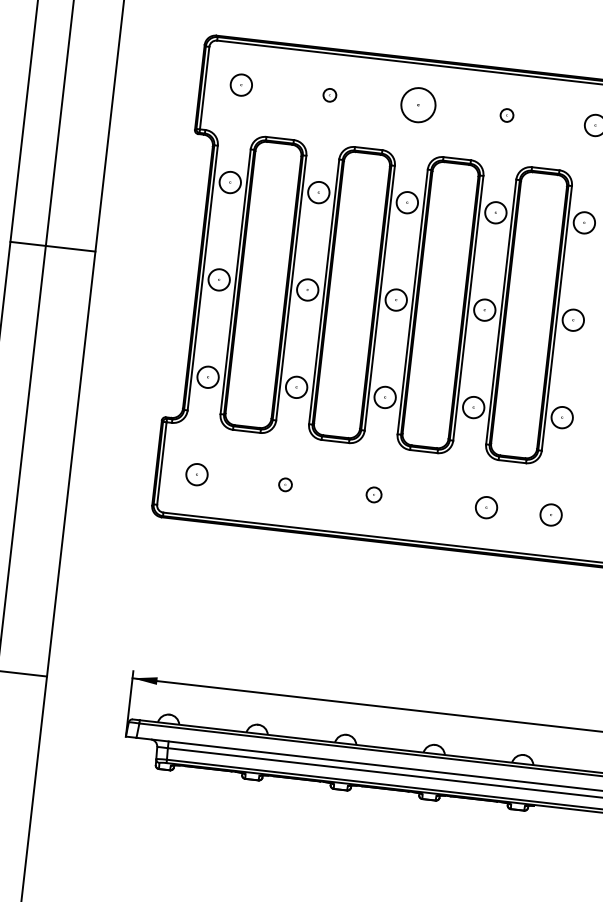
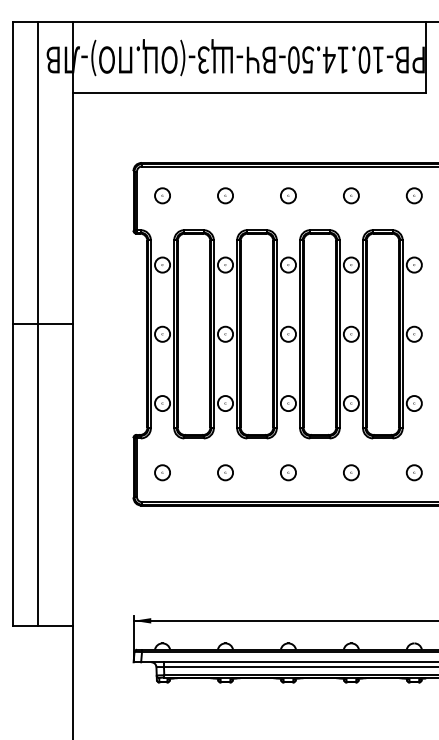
part: (329, 94) -> (225, 195), size x1.67
part: (418, 104) -> (288, 195), size x0.62
part: (507, 114) -> (351, 195), size x1.67
part: (285, 484) -> (225, 472), size x1.67
part: (374, 494) -> (288, 472), size x1.43
part: (486, 507) -> (351, 472), moved

